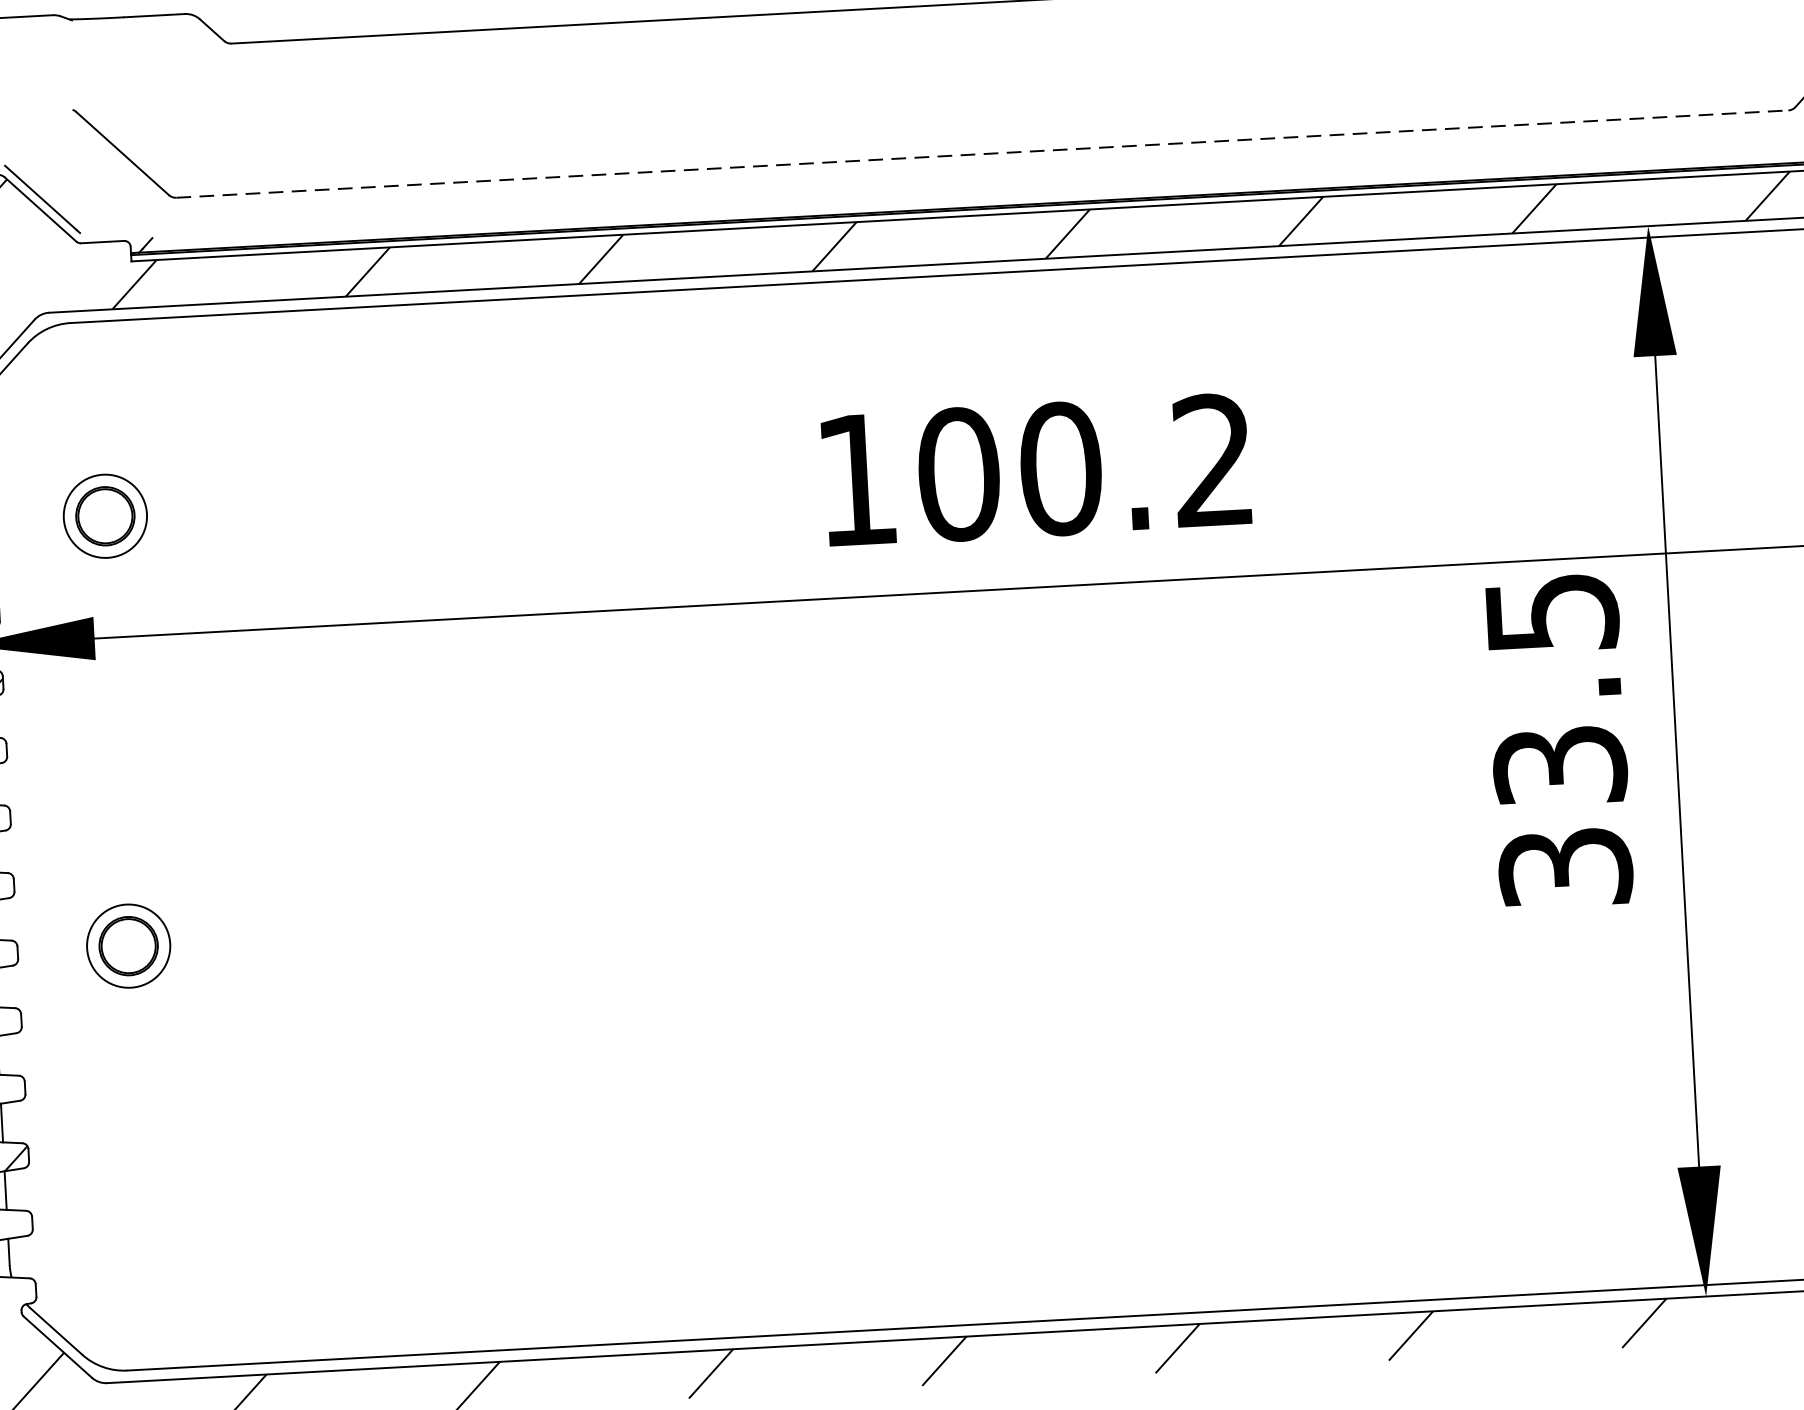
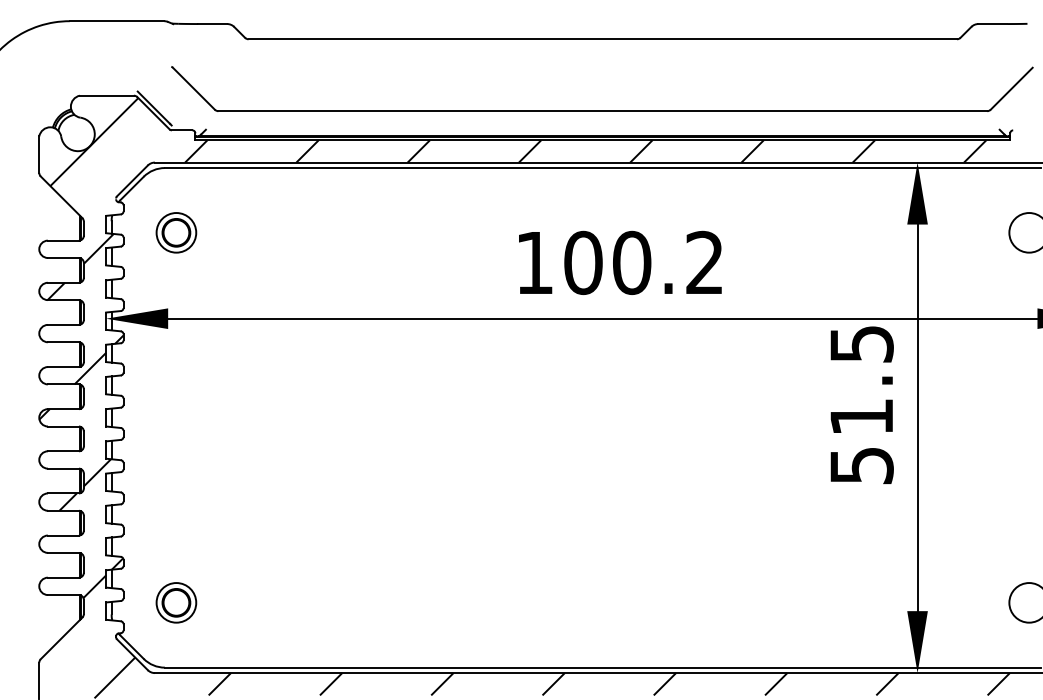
line: (983, 154) -> (603, 111), dashed -> solid
part: (105, 515) -> (176, 232), moved
text: (1562, 815) -> (861, 440), 33.5 -> 51.5
part: (128, 945) -> (176, 602), moved

